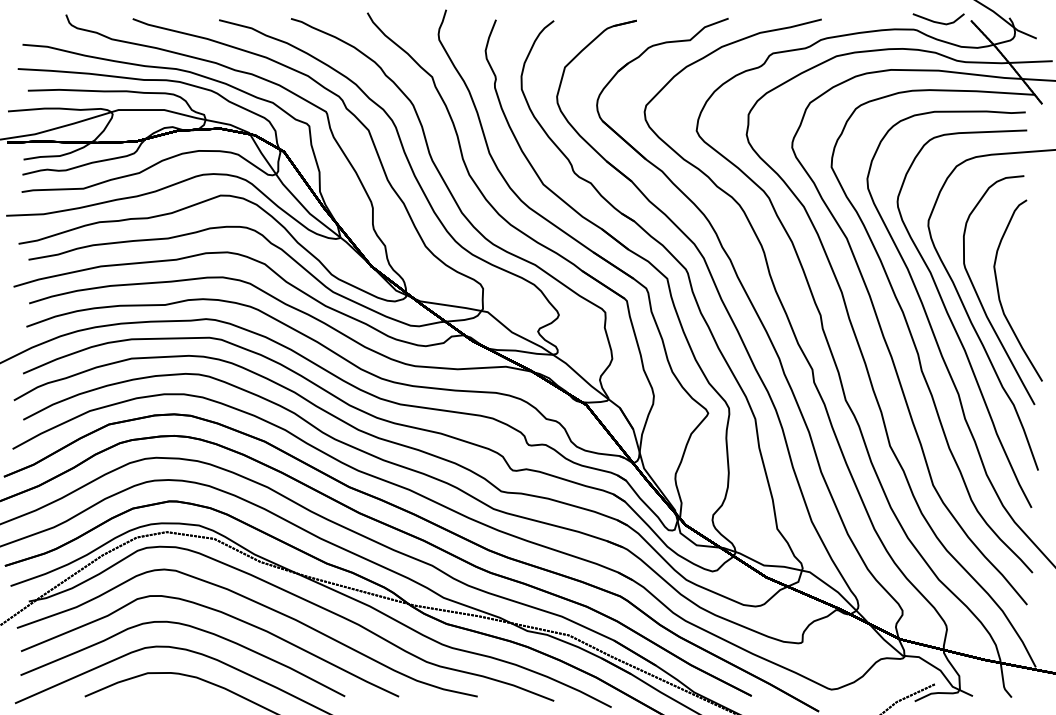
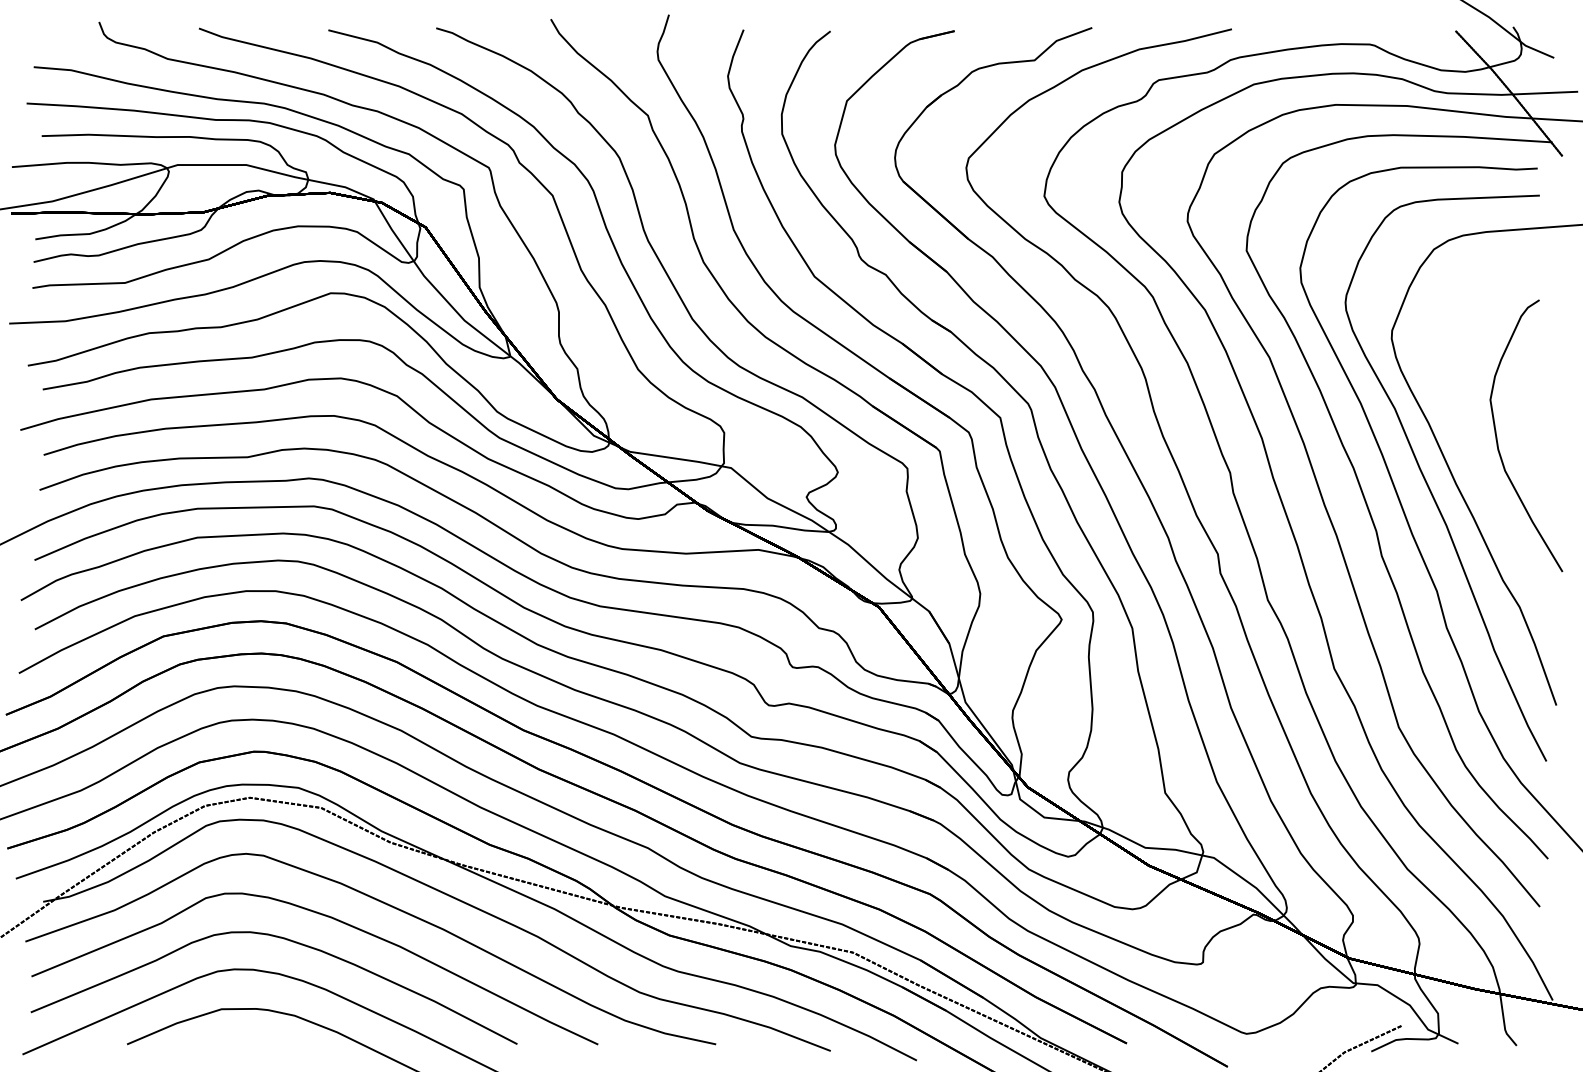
line: (938, 21) -> (1406, 32), removed
curve: (980, 299) -> (1469, 449), removed

